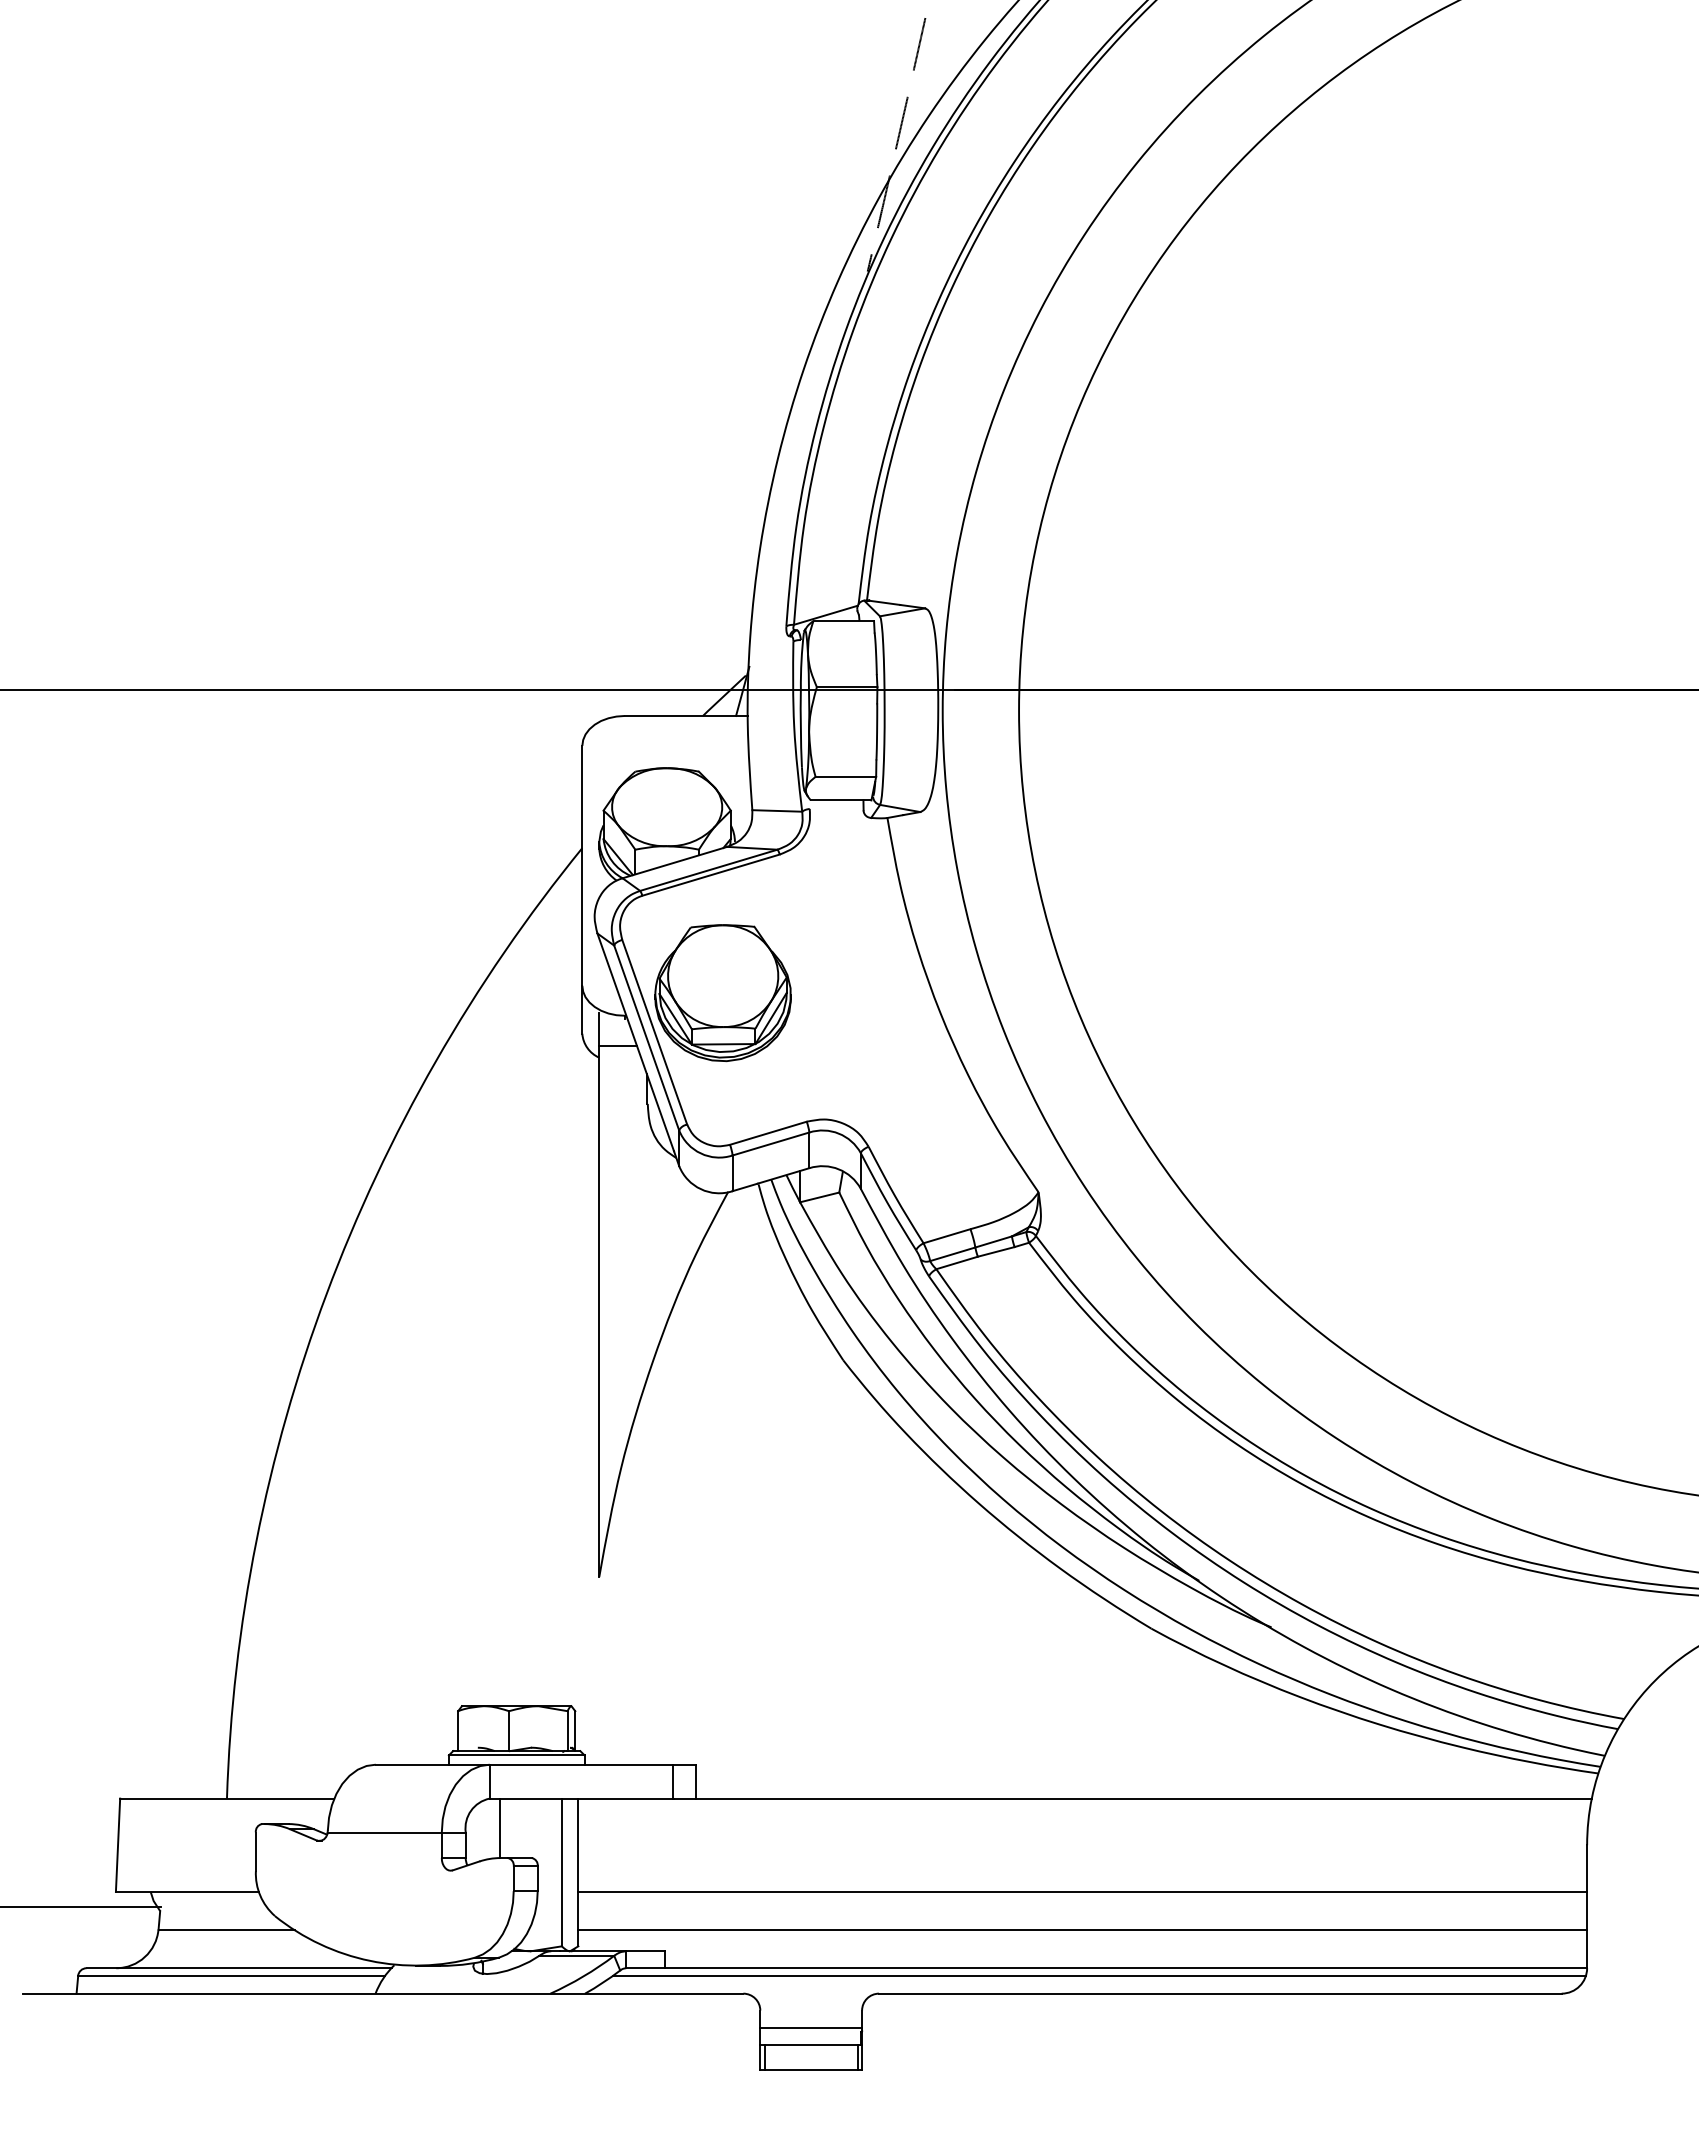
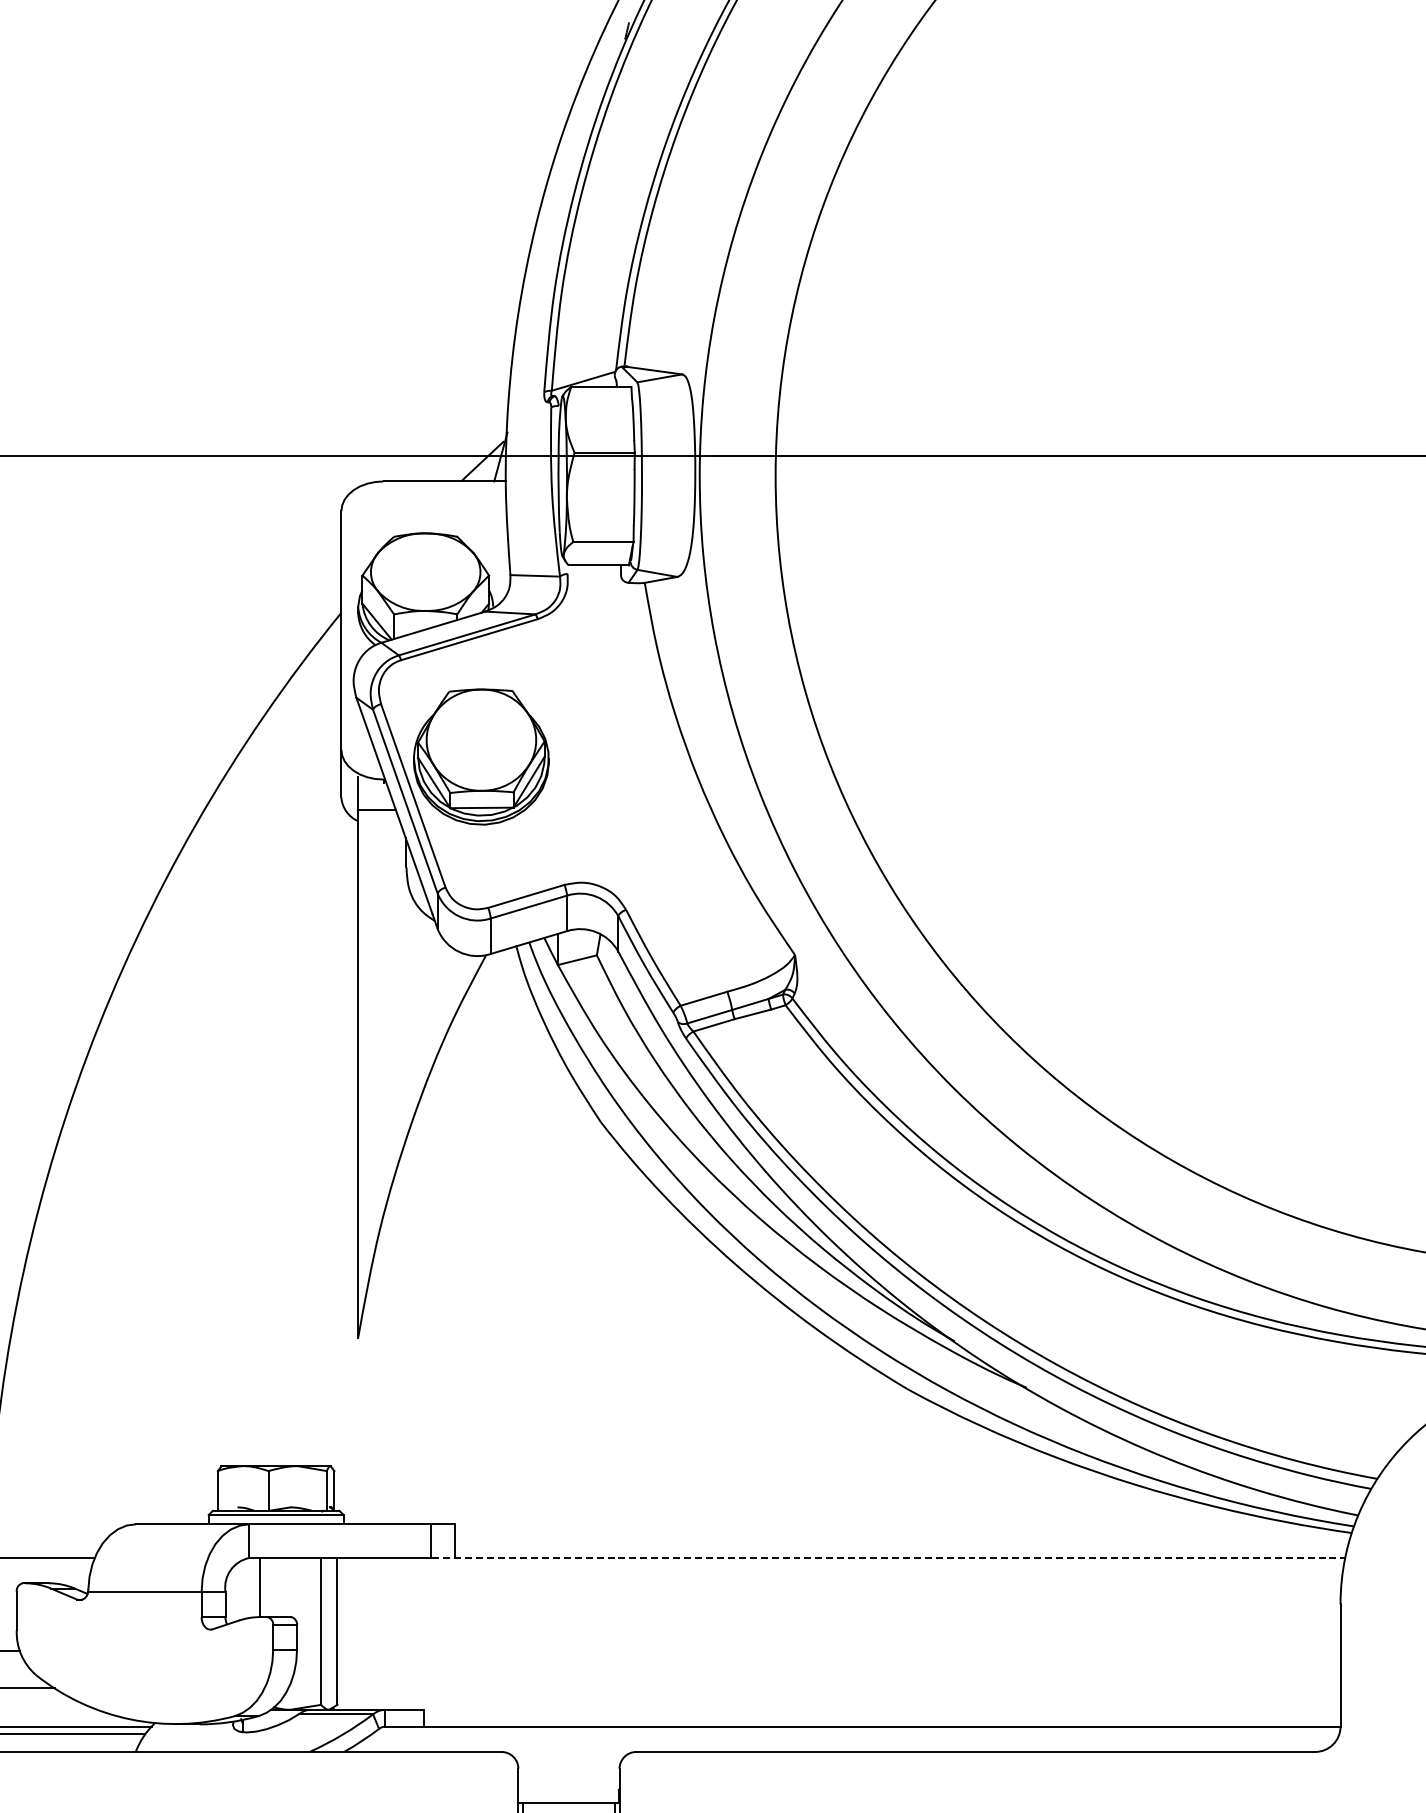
line: (1132, 1798) -> (888, 1557), solid -> dashed
line: (1082, 1891) -> (838, 1650), removed
line: (1082, 1929) -> (838, 1688), removed
line: (1098, 1976) -> (854, 1734), removed
line: (811, 2027) -> (569, 1785), removed

